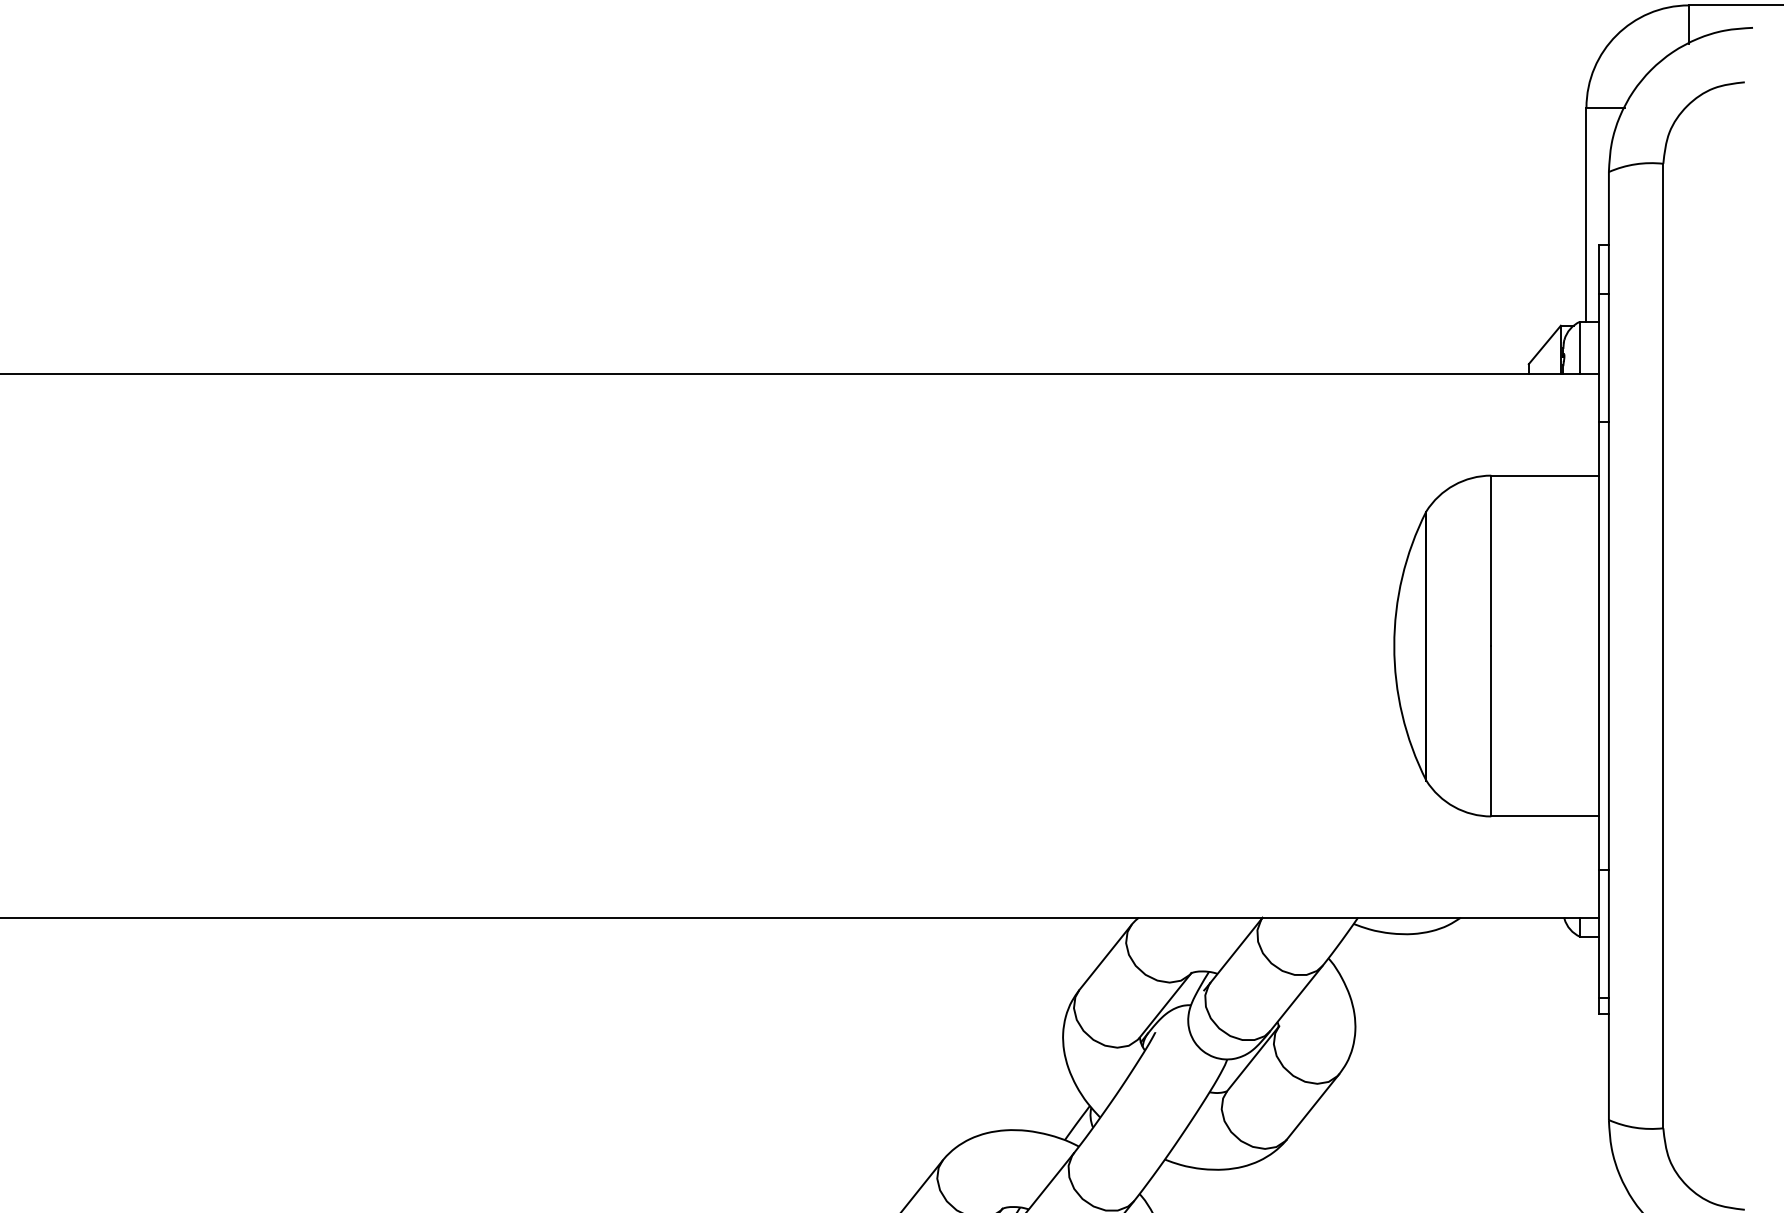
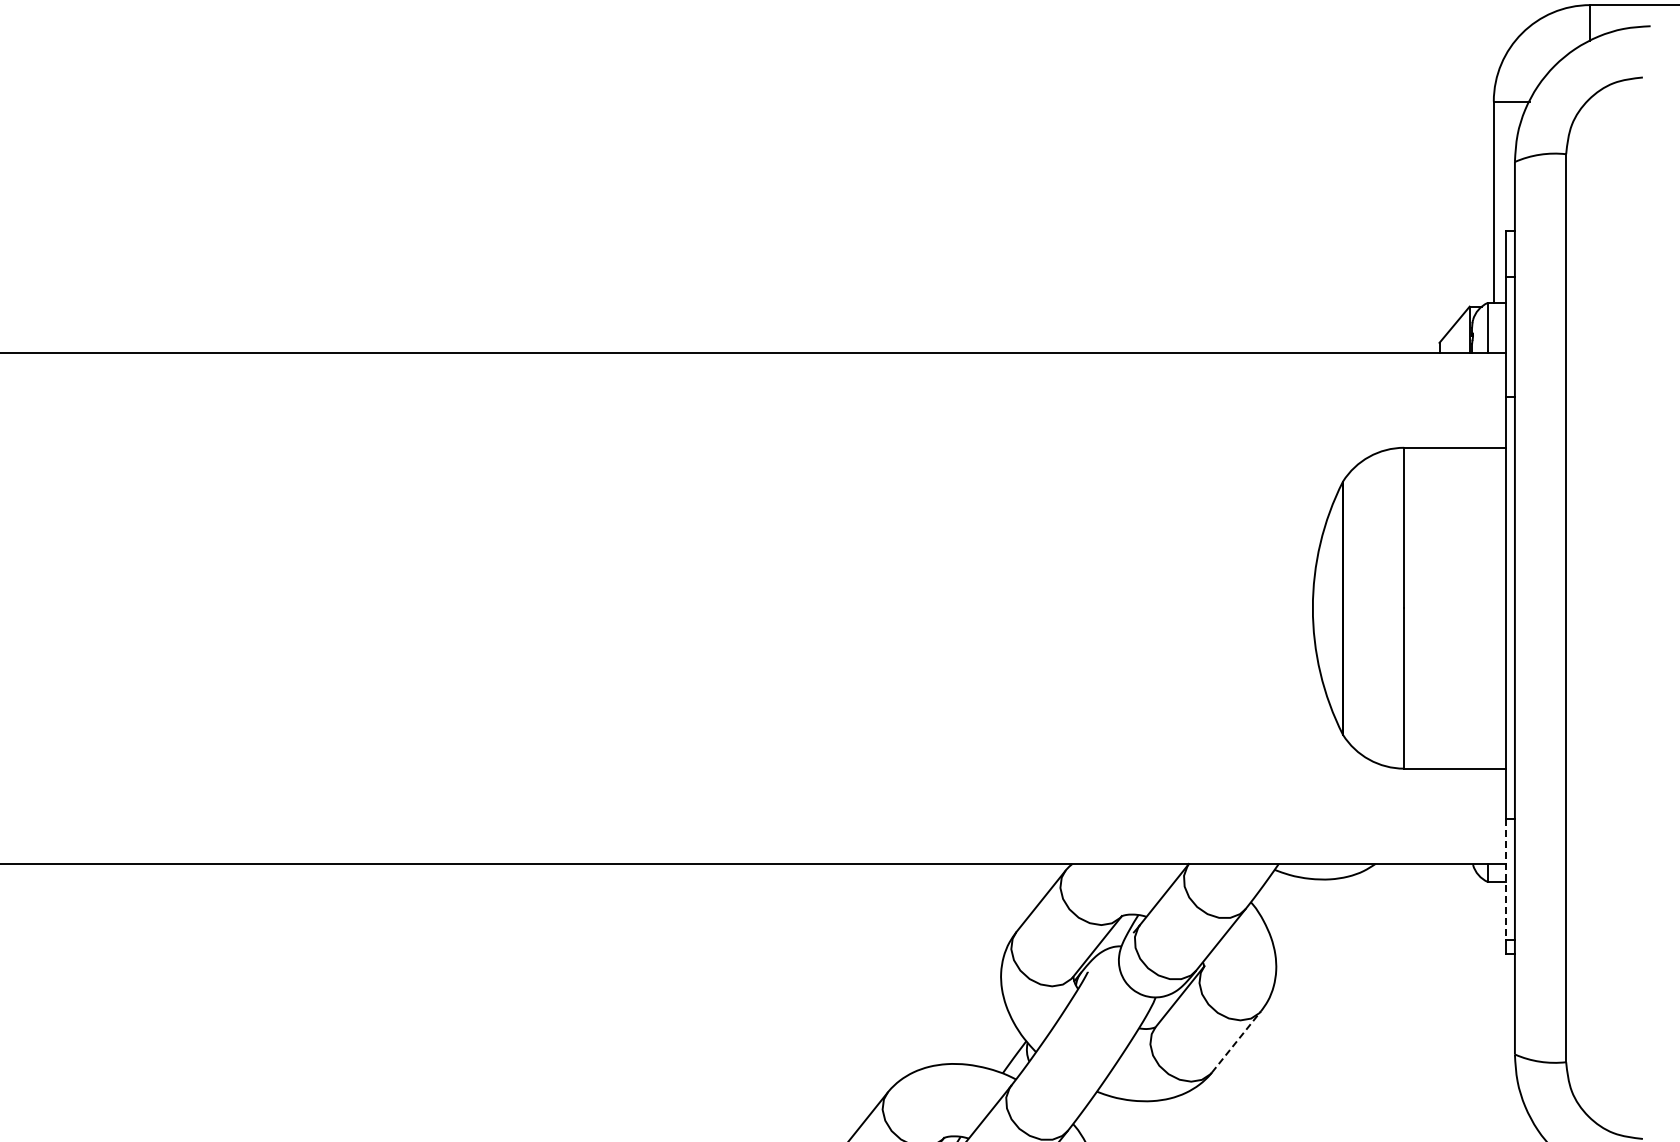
line: (1598, 935) -> (1505, 880), solid -> dashed
line: (1313, 1106) -> (1236, 1041), solid -> dashed

